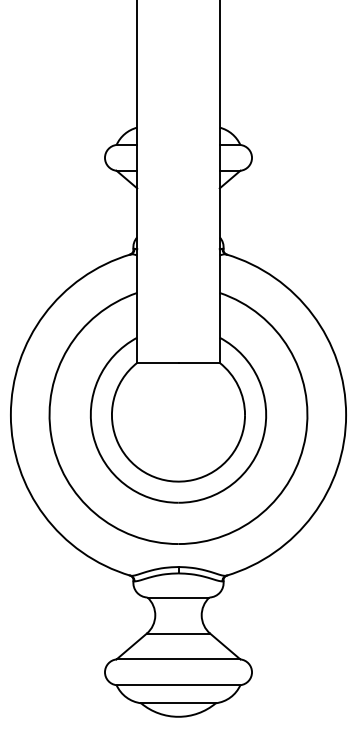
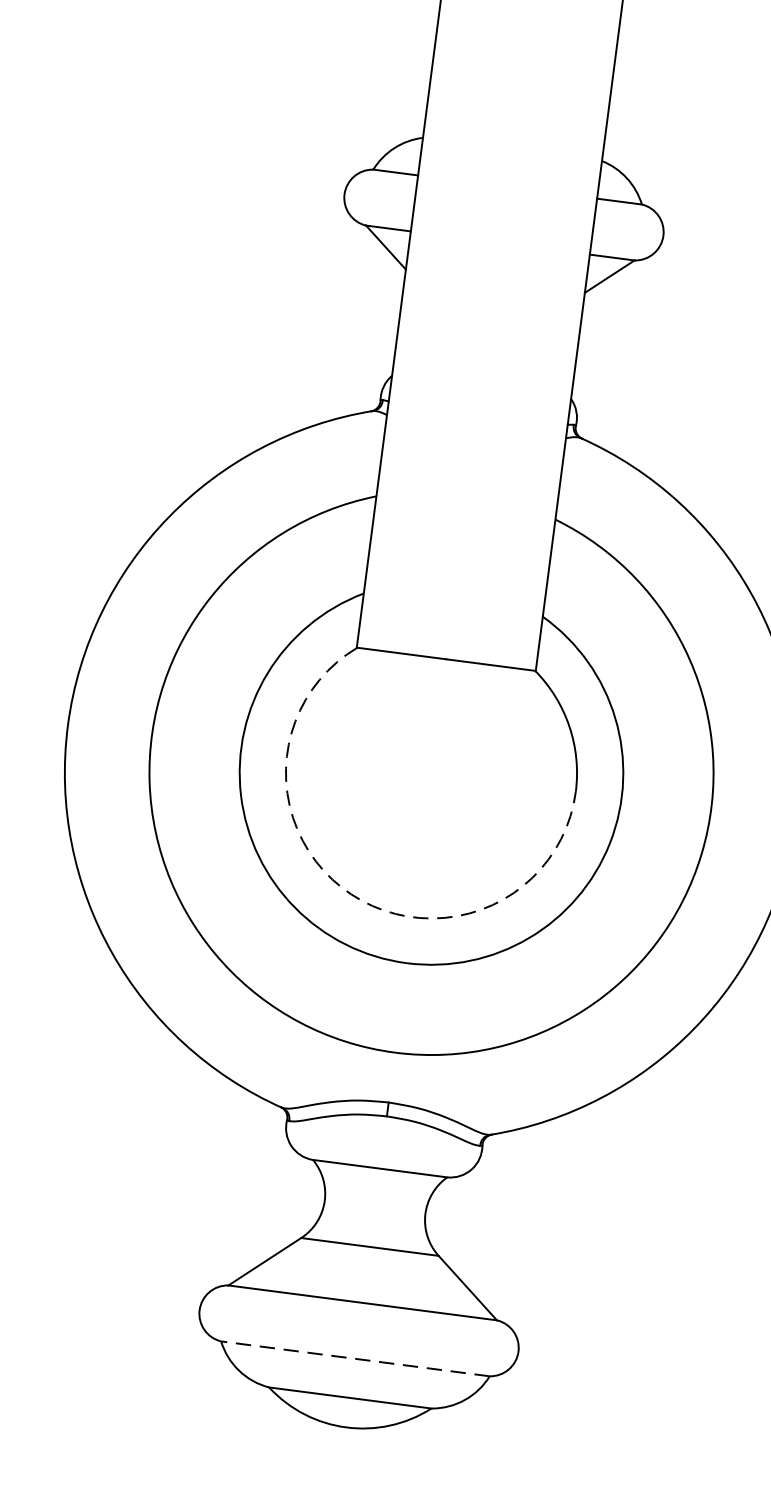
arc: (149, 474) -> (351, 893), solid -> dashed
line: (178, 685) -> (355, 1359), solid -> dashed

